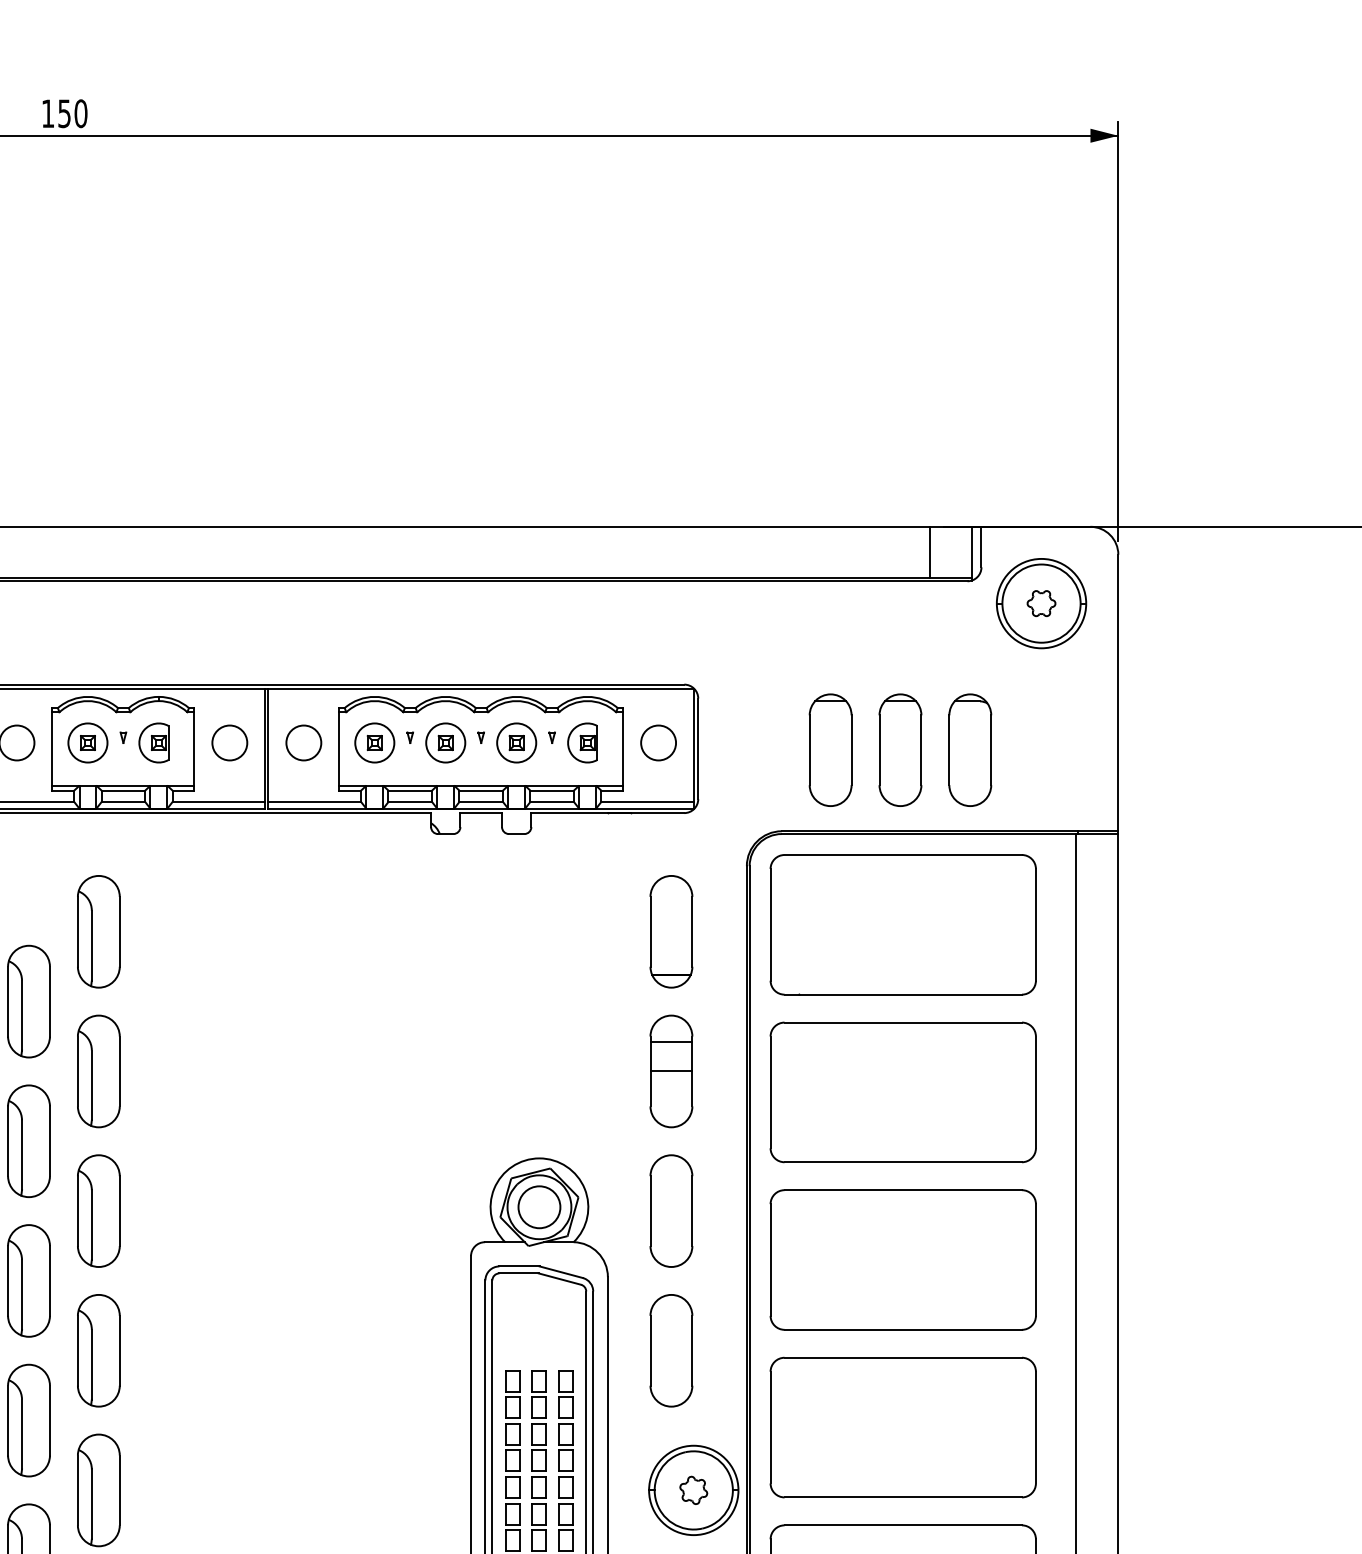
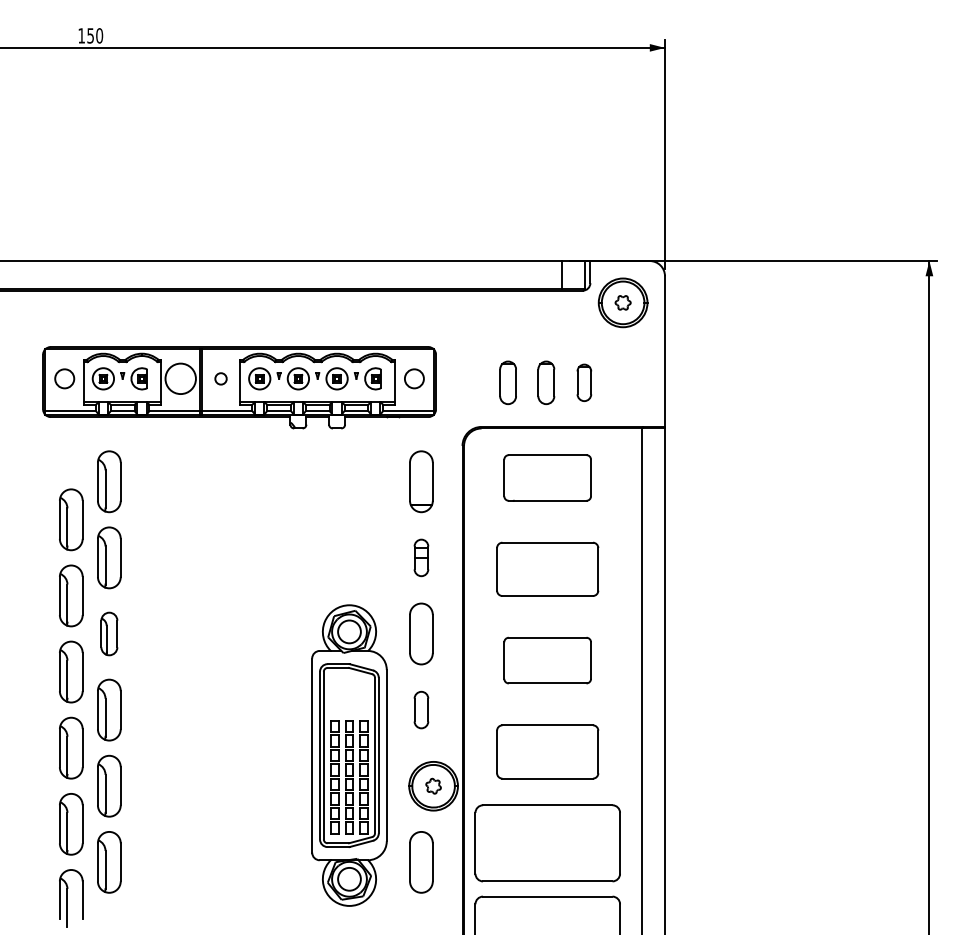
circle: (229, 742) -> (180, 378), size x1.6
circle: (302, 742) -> (220, 378), size x0.6
part: (829, 749) -> (507, 382), size x0.7
part: (900, 749) -> (546, 382), size x0.7
part: (970, 749) -> (584, 382), size x0.6
part: (902, 923) -> (547, 477), size x0.6
part: (671, 1070) -> (421, 557), size x0.6
part: (902, 1092) -> (547, 569), size x0.7
part: (99, 1210) -> (109, 633), size x0.7
part: (902, 1259) -> (547, 660), size x0.6
part: (671, 1349) -> (421, 709), size x0.6
part: (902, 1426) -> (547, 751), size x0.7

